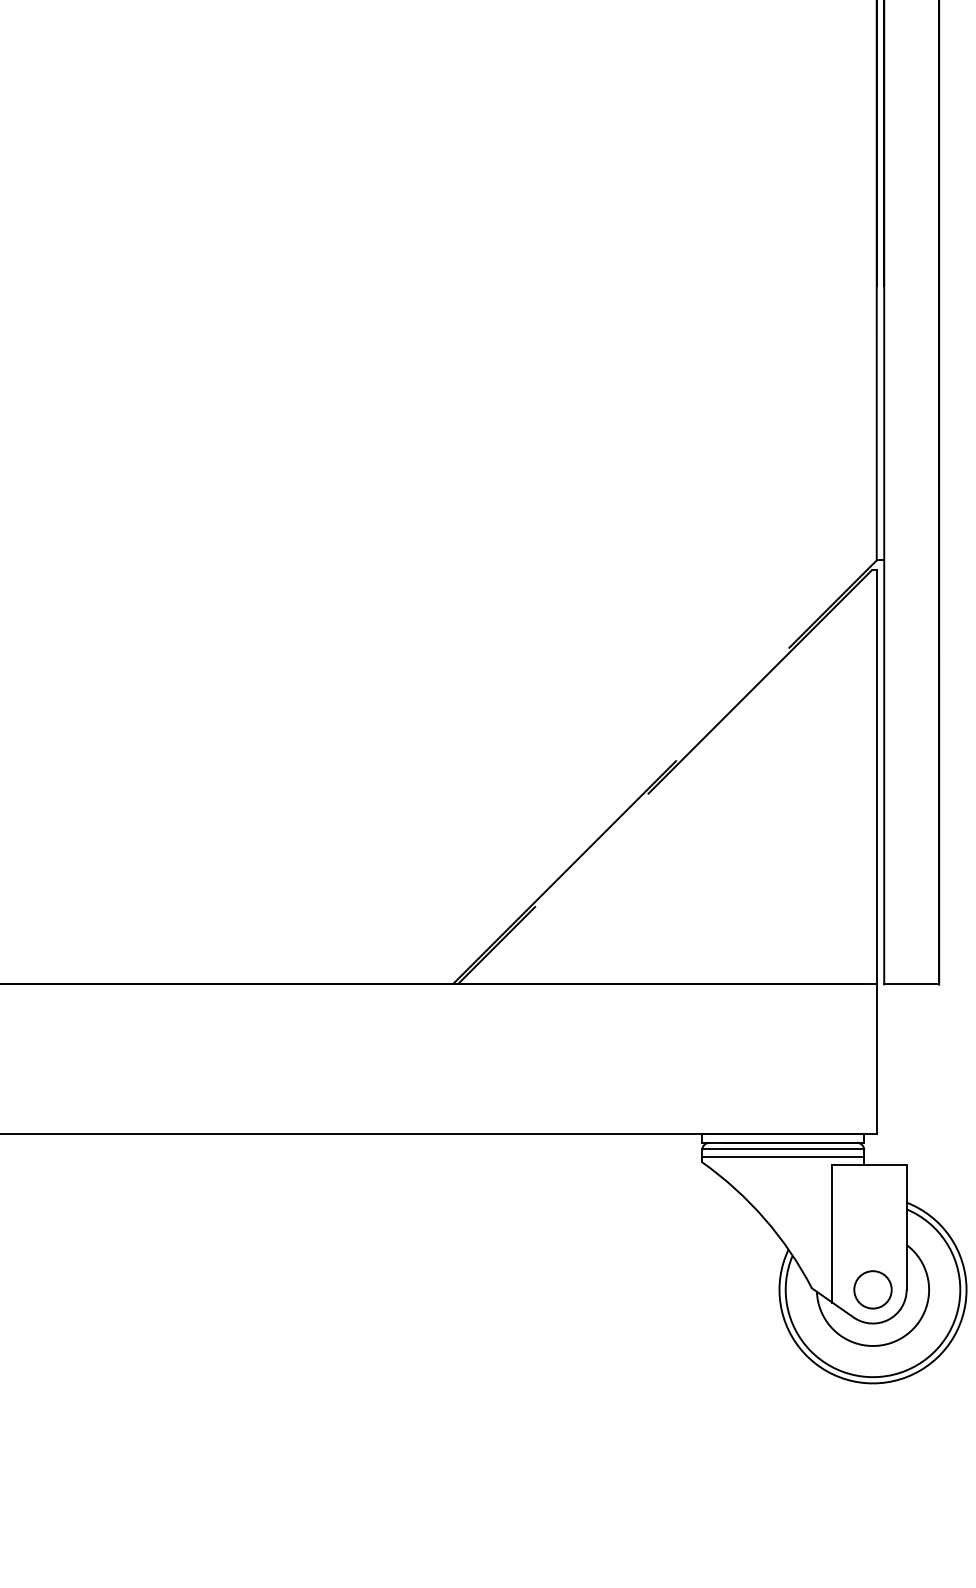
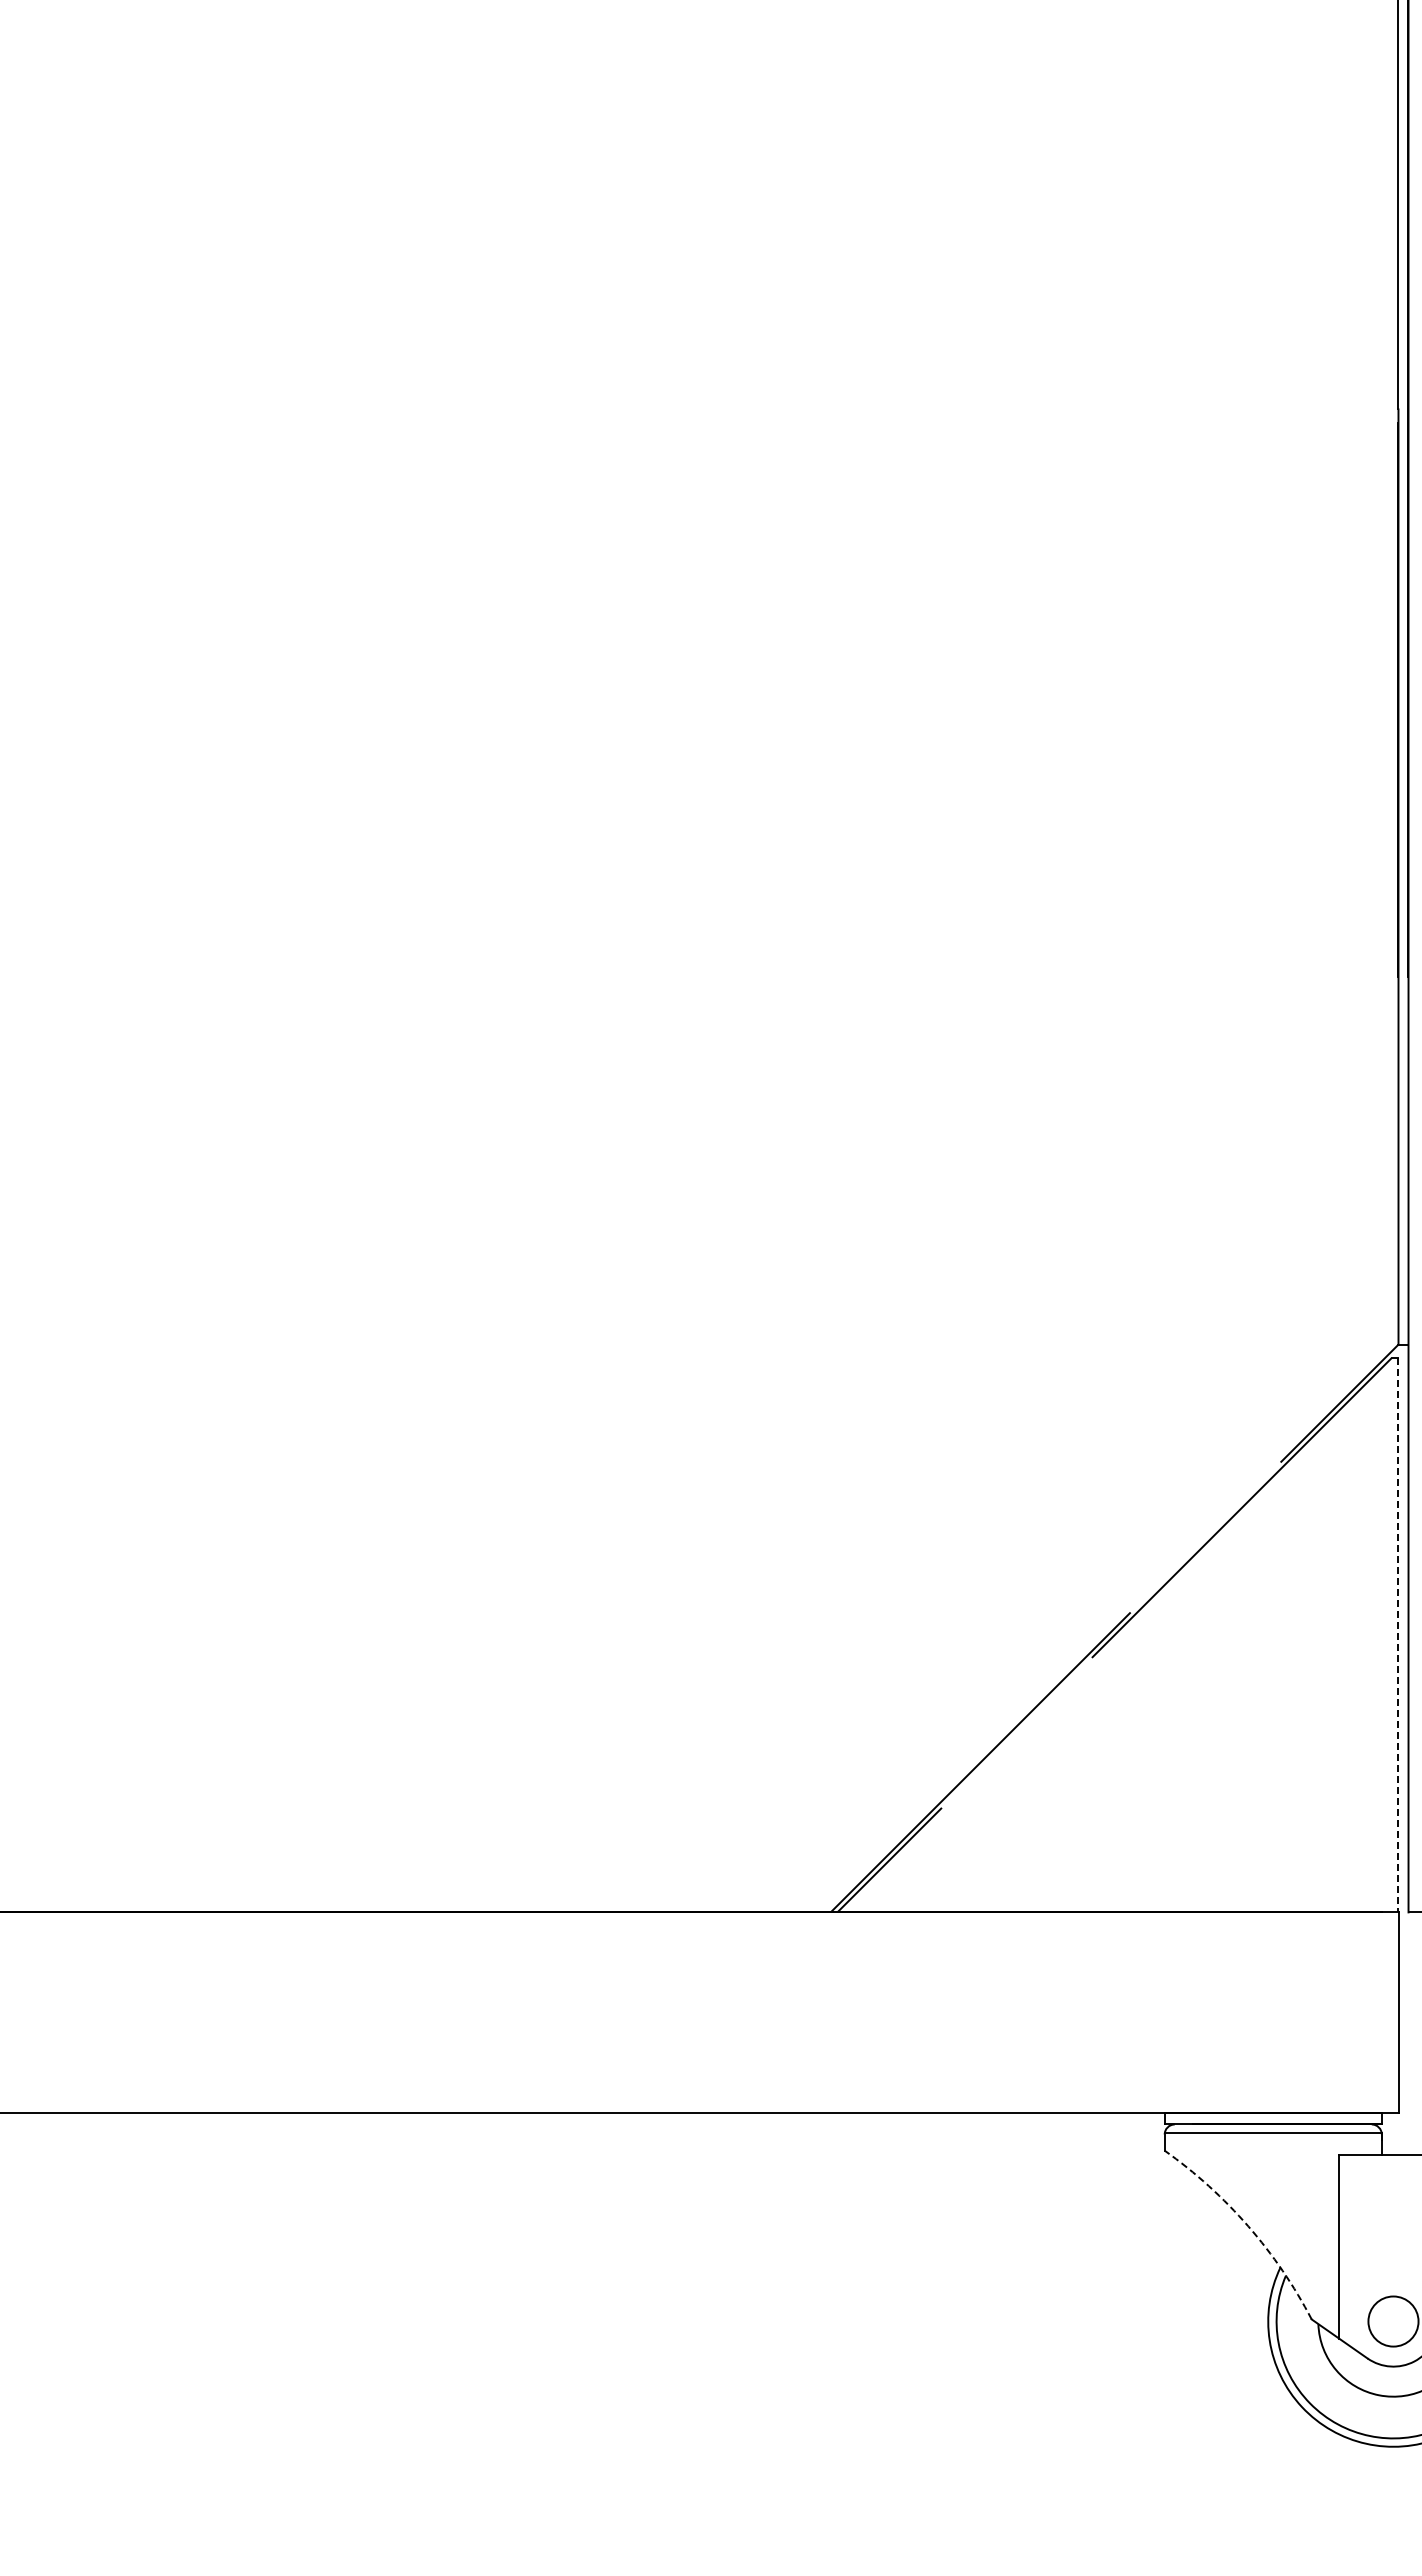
line: (876, 777) -> (1398, 1635), solid -> dashed
line: (782, 1156) -> (1272, 2143), removed
arc: (764, 1218) -> (1248, 2226), solid -> dashed

